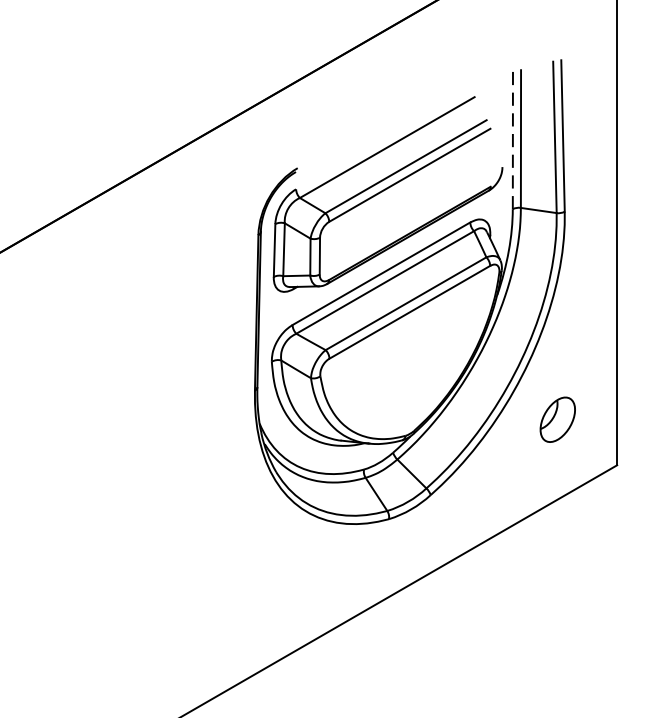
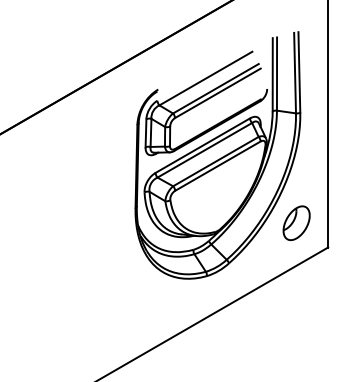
line: (512, 139) -> (272, 74), dashed -> solid
part: (557, 420) -> (296, 223), size x1.43

